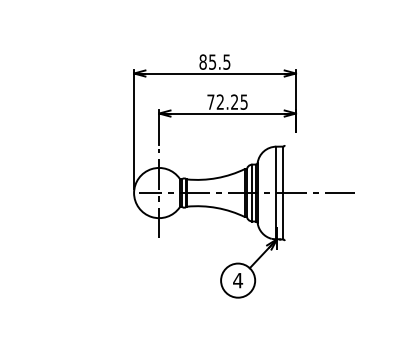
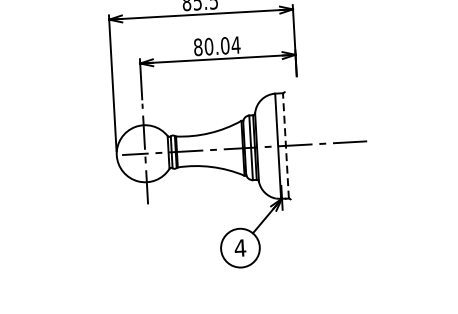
text: (227, 101) -> (217, 45), 72.25 -> 80.04
line: (283, 192) -> (286, 145), solid -> dashed

